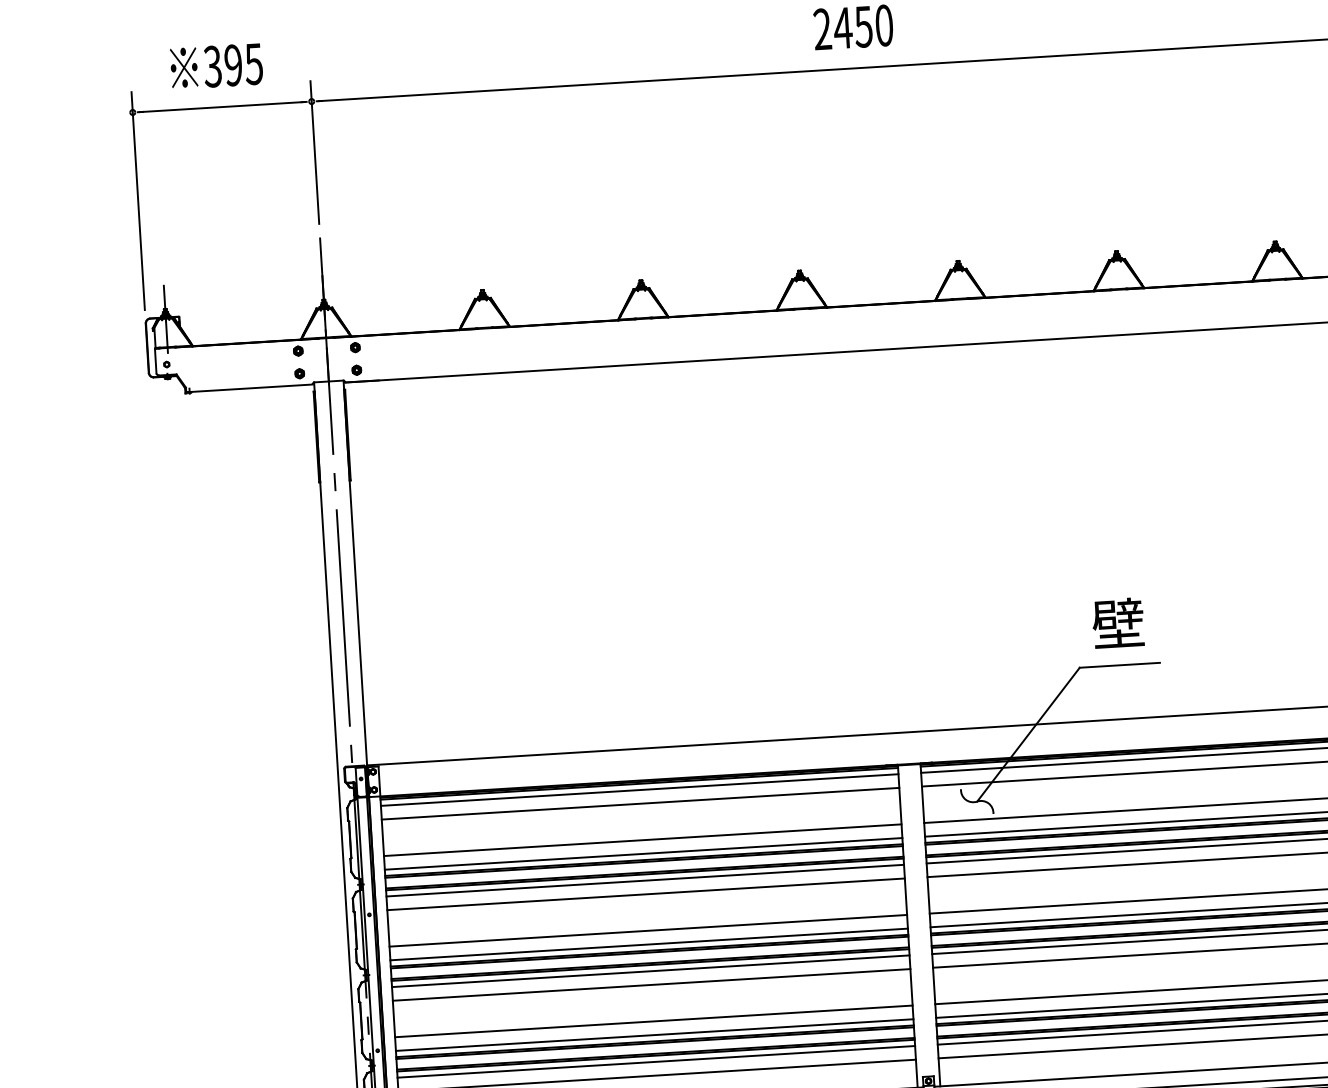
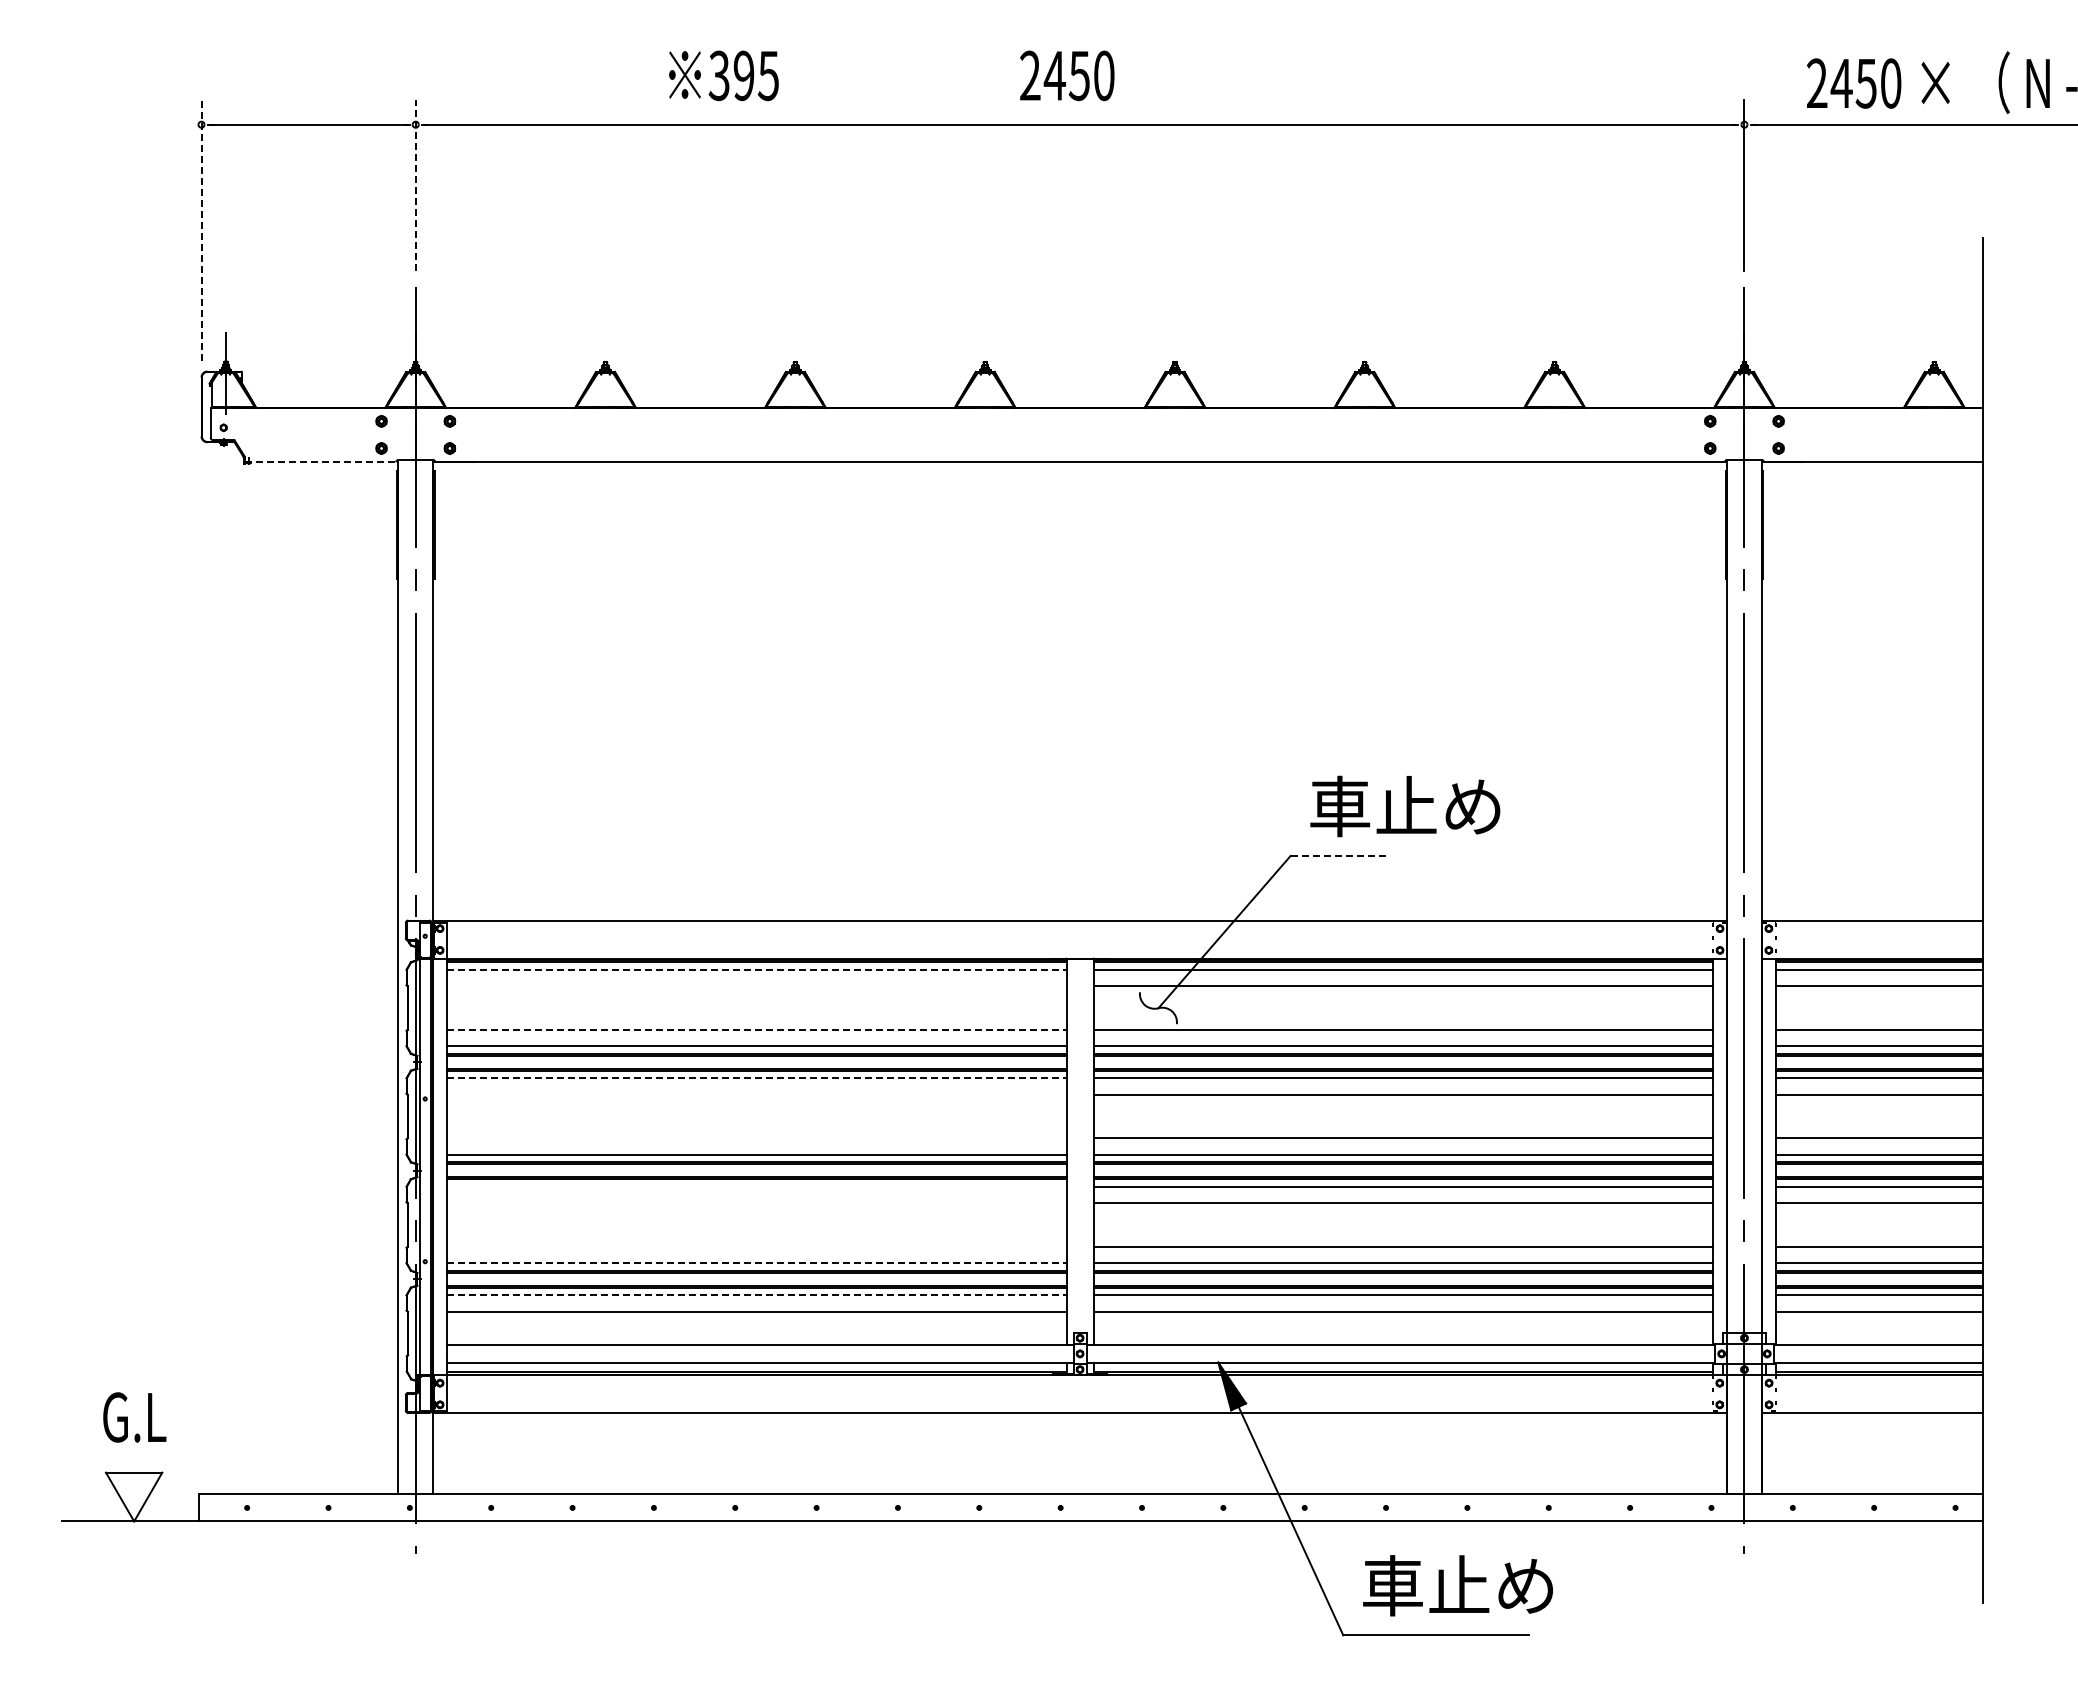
text: (216, 66) -> (723, 75), moved
line: (314, 152) -> (415, 185), solid -> dashed
line: (138, 200) -> (201, 230), solid -> dashed
line: (249, 388) -> (320, 462), solid -> dashed
text: (1172, 620) -> (1404, 806), 壁 -> 車止め
line: (1119, 665) -> (1338, 856), solid -> dashed
line: (639, 789) -> (756, 969), solid -> dashed
line: (640, 803) -> (756, 986), removed
line: (642, 839) -> (756, 1029), solid -> dashed
line: (645, 880) -> (756, 1078), solid -> dashed
line: (645, 894) -> (756, 1094), removed
line: (648, 930) -> (756, 1138), removed
line: (650, 971) -> (756, 1186), removed
line: (651, 985) -> (756, 1203), removed
line: (653, 1021) -> (756, 1246), removed
line: (654, 1035) -> (756, 1263), solid -> dashed
line: (656, 1062) -> (756, 1295), solid -> dashed

